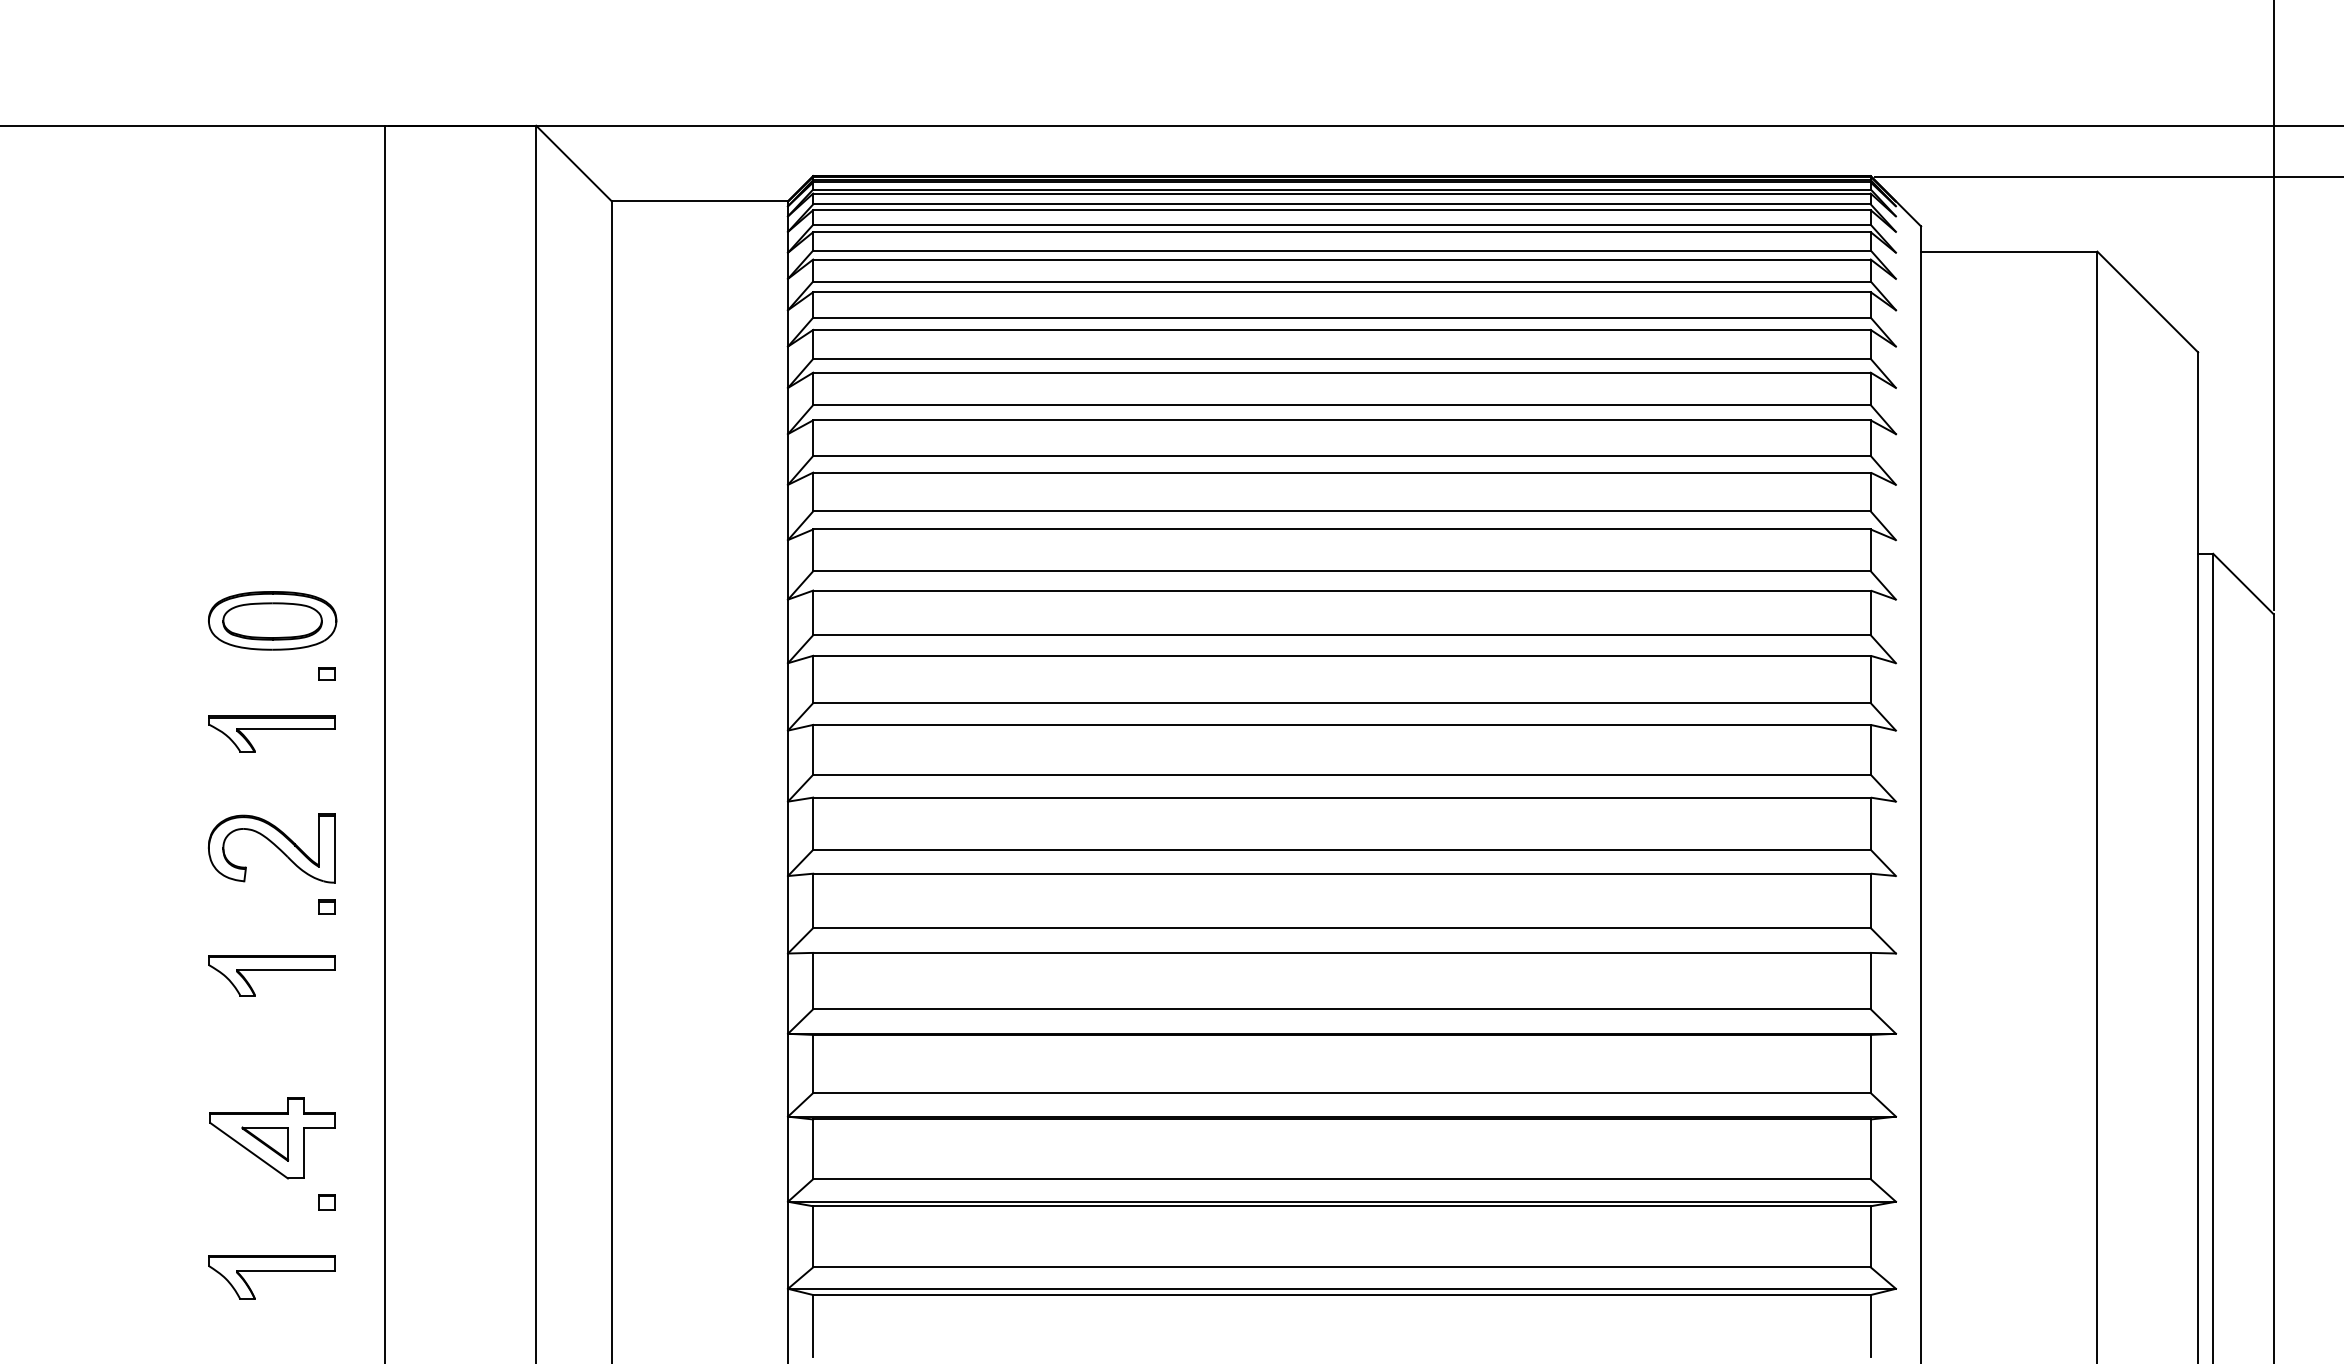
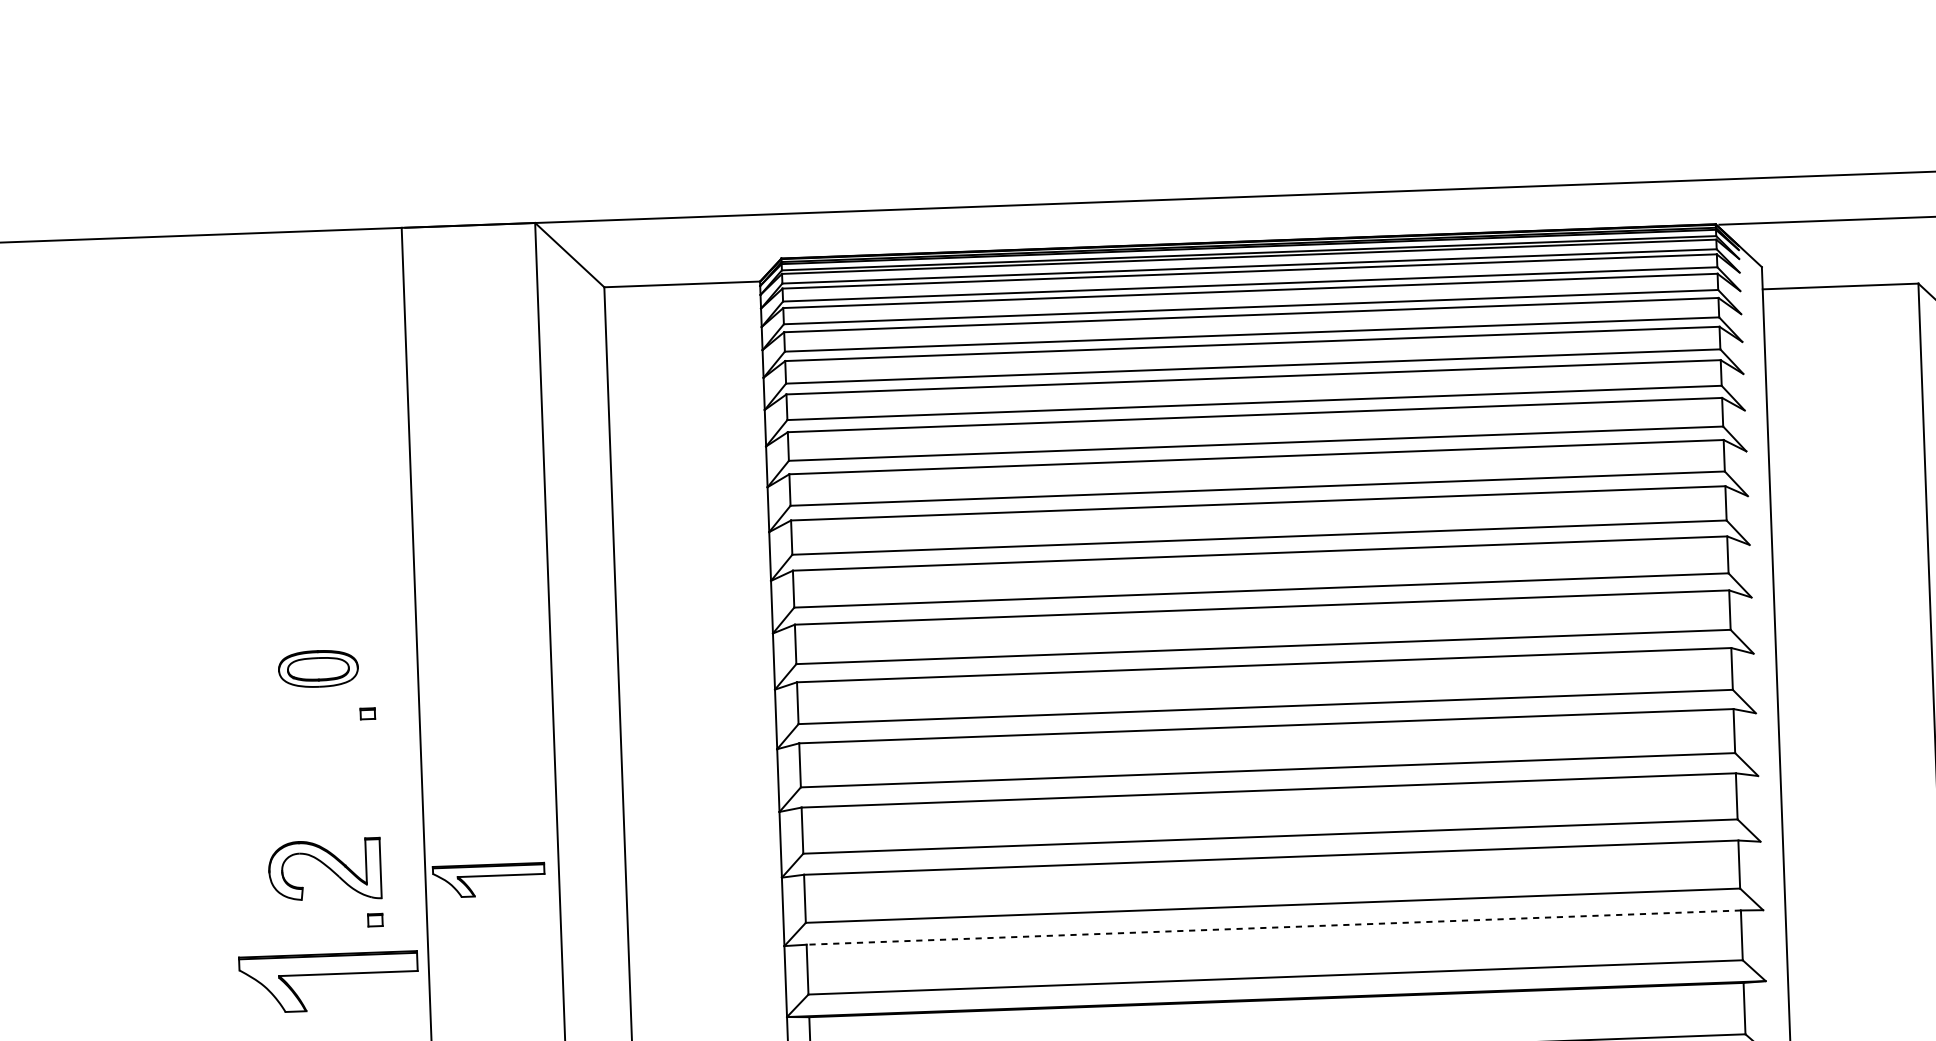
part: (272, 620) -> (318, 668), size x0.7
part: (271, 733) -> (488, 879), moved
line: (1341, 952) -> (1273, 927), solid -> dashed
part: (271, 975) -> (328, 982), size x1.6

